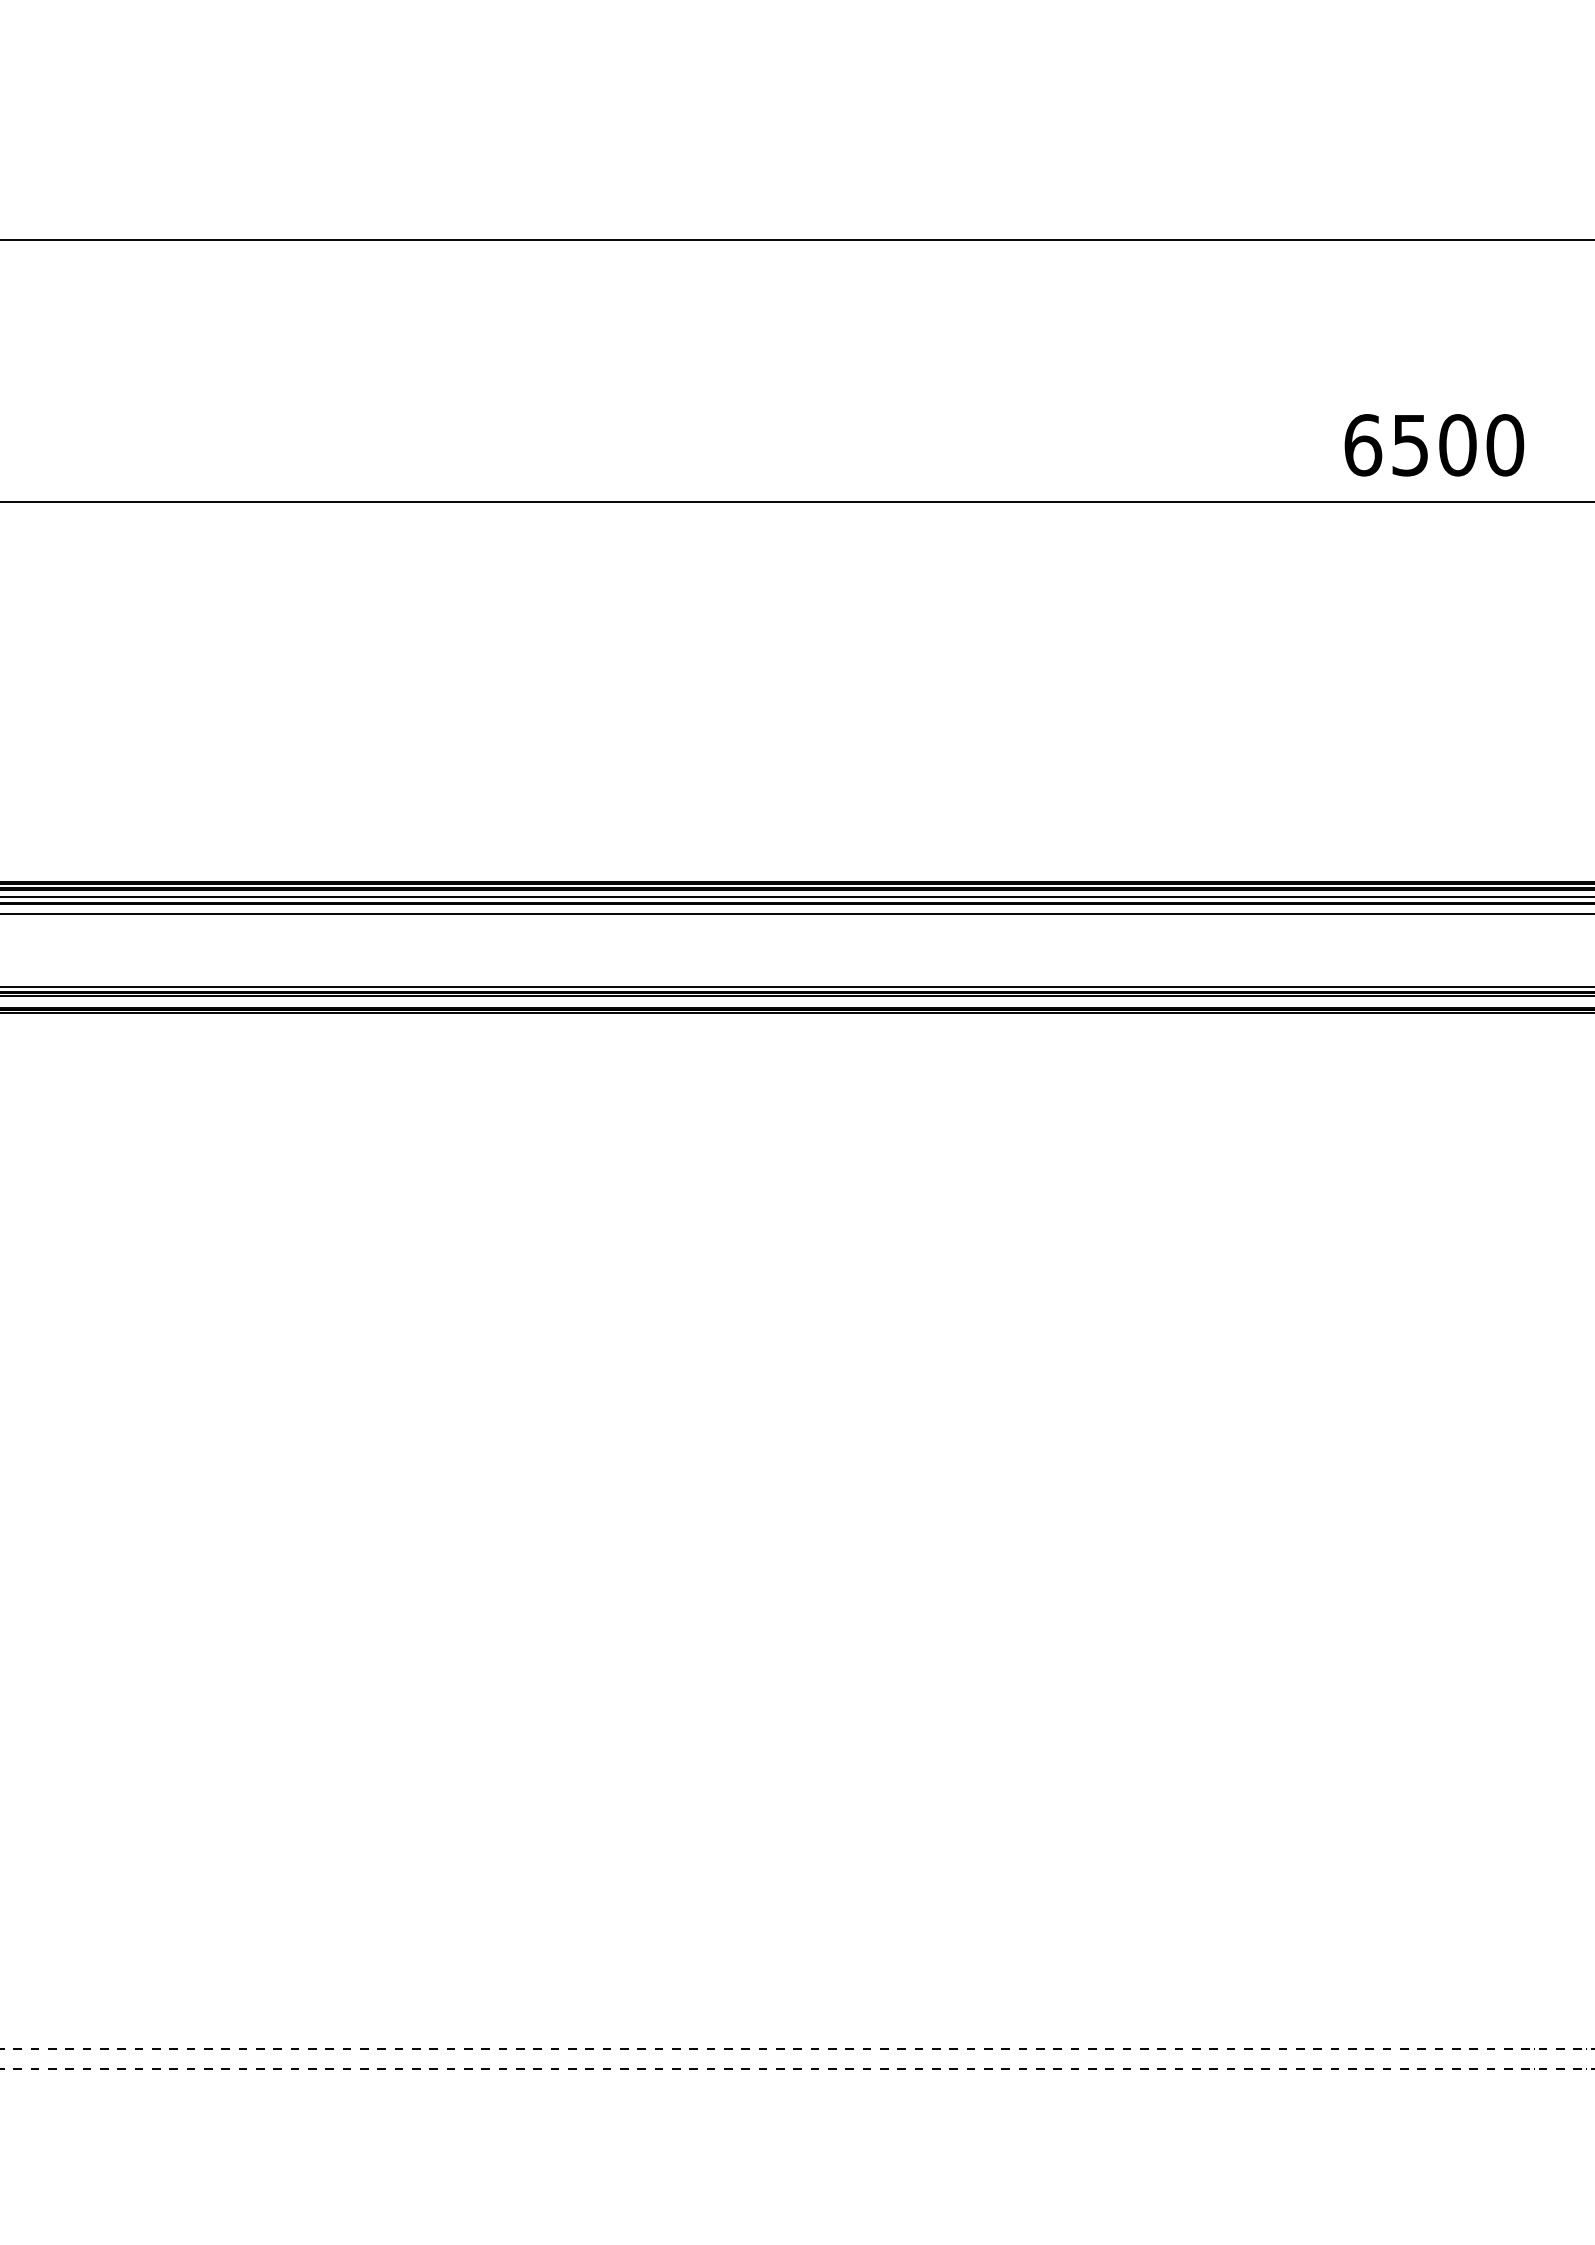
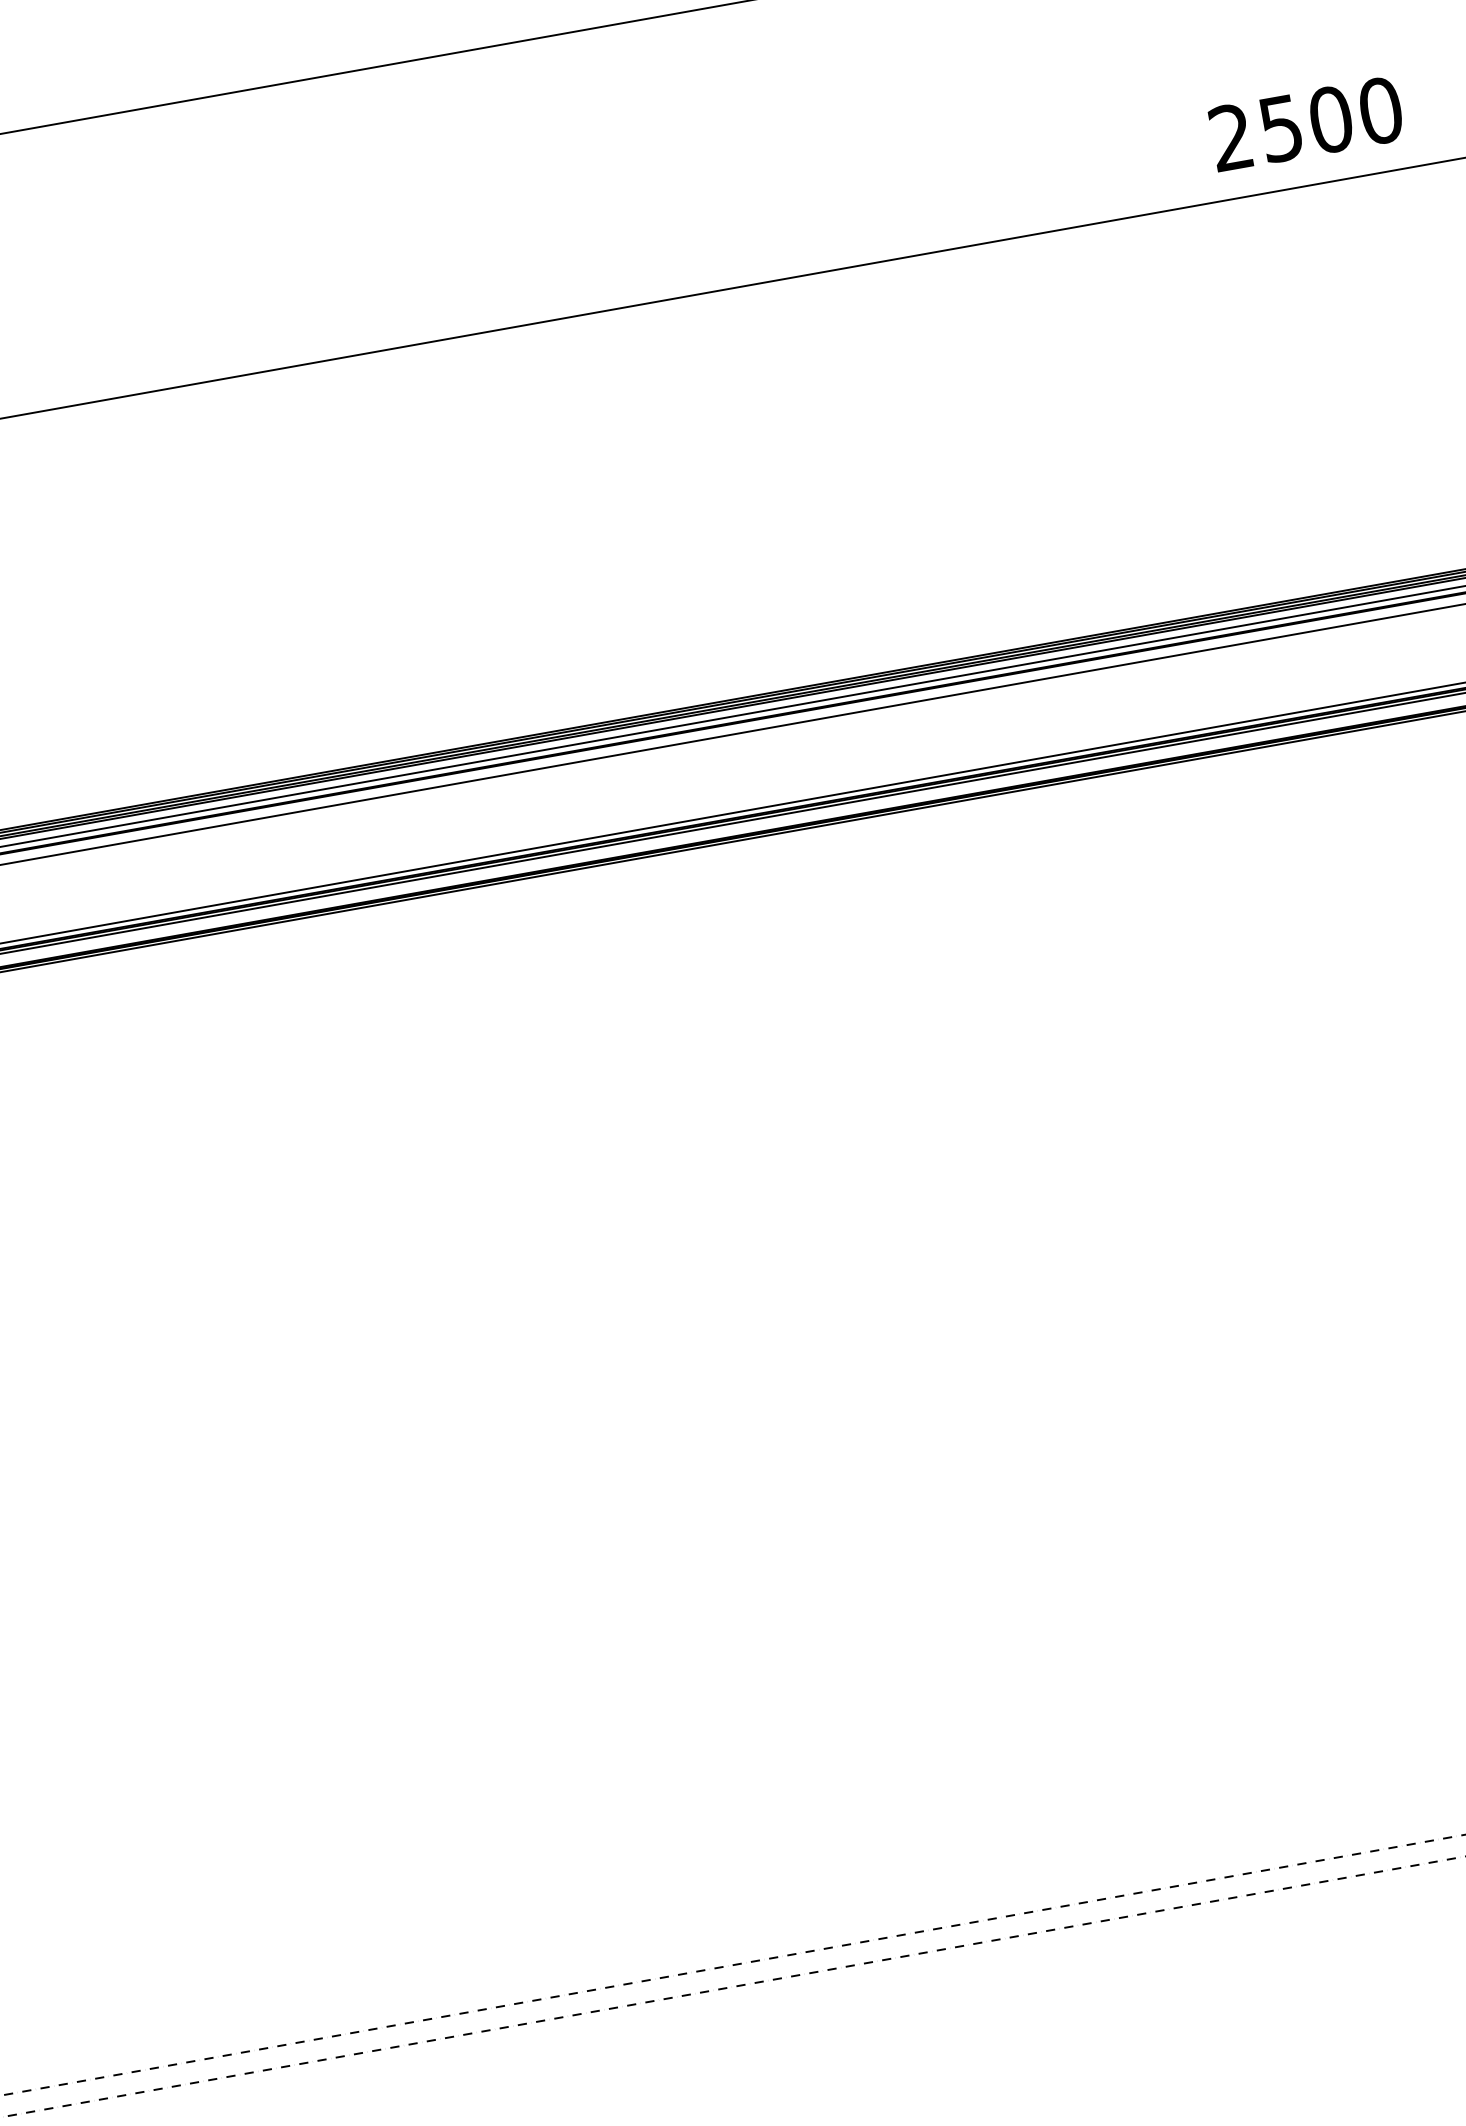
text: (1363, 445) -> (1231, 137), 6500 -> 2500

